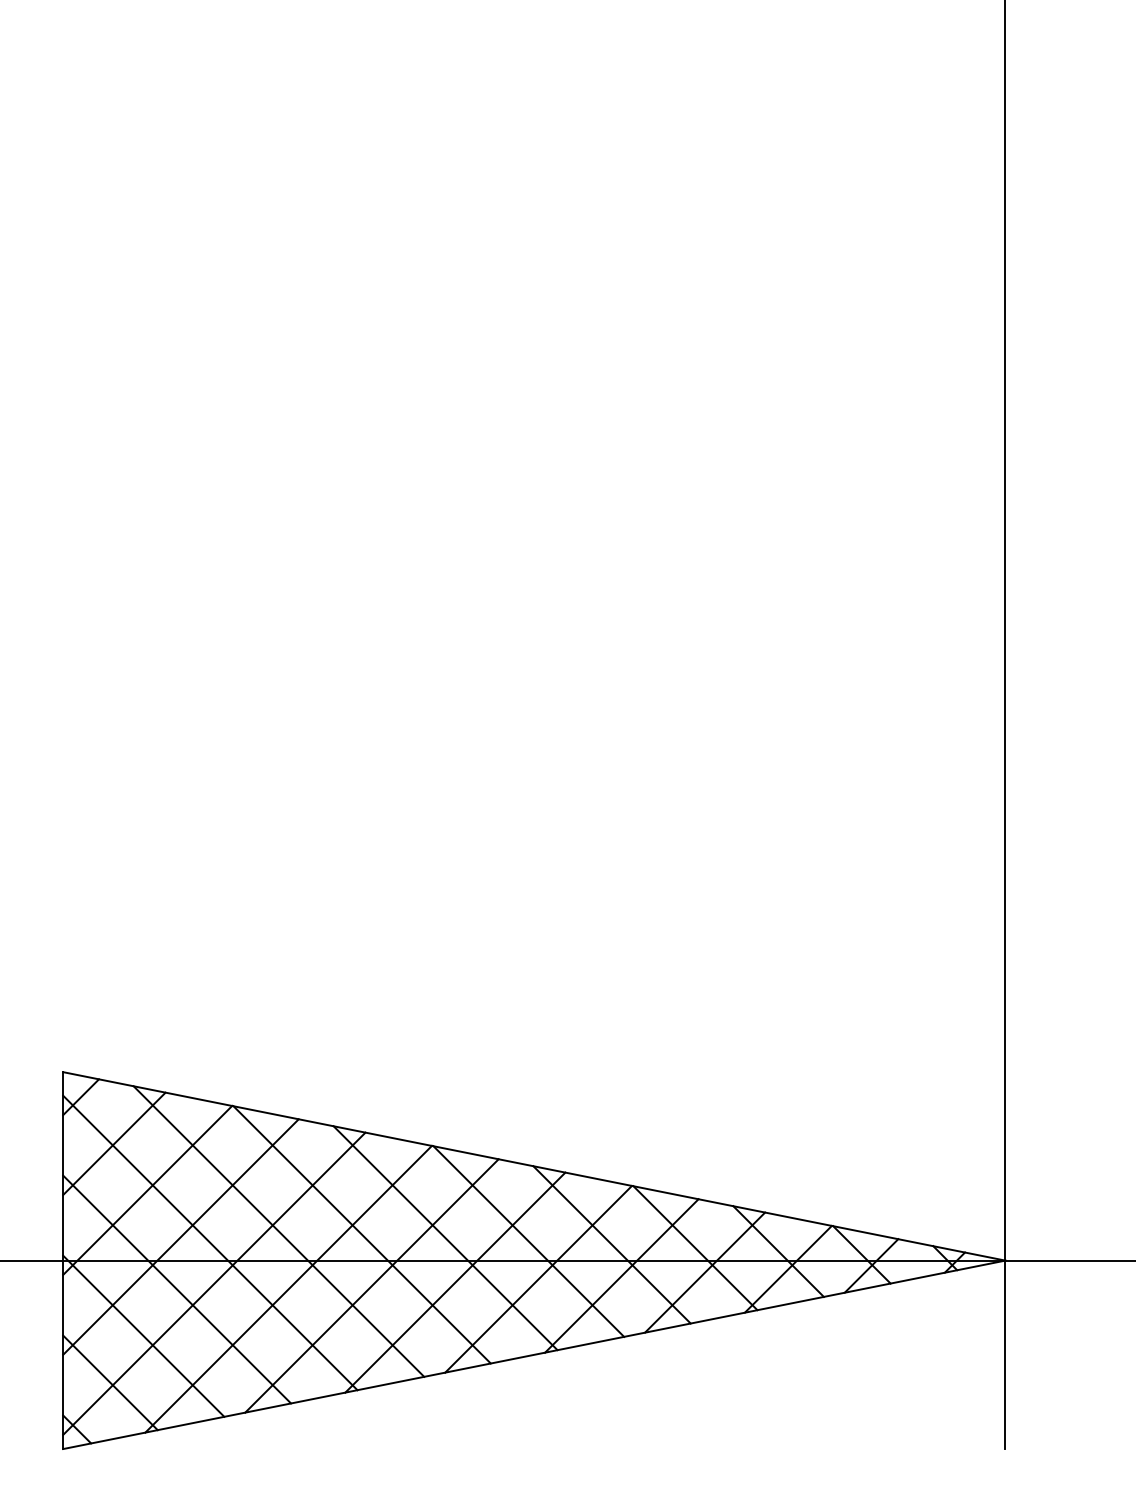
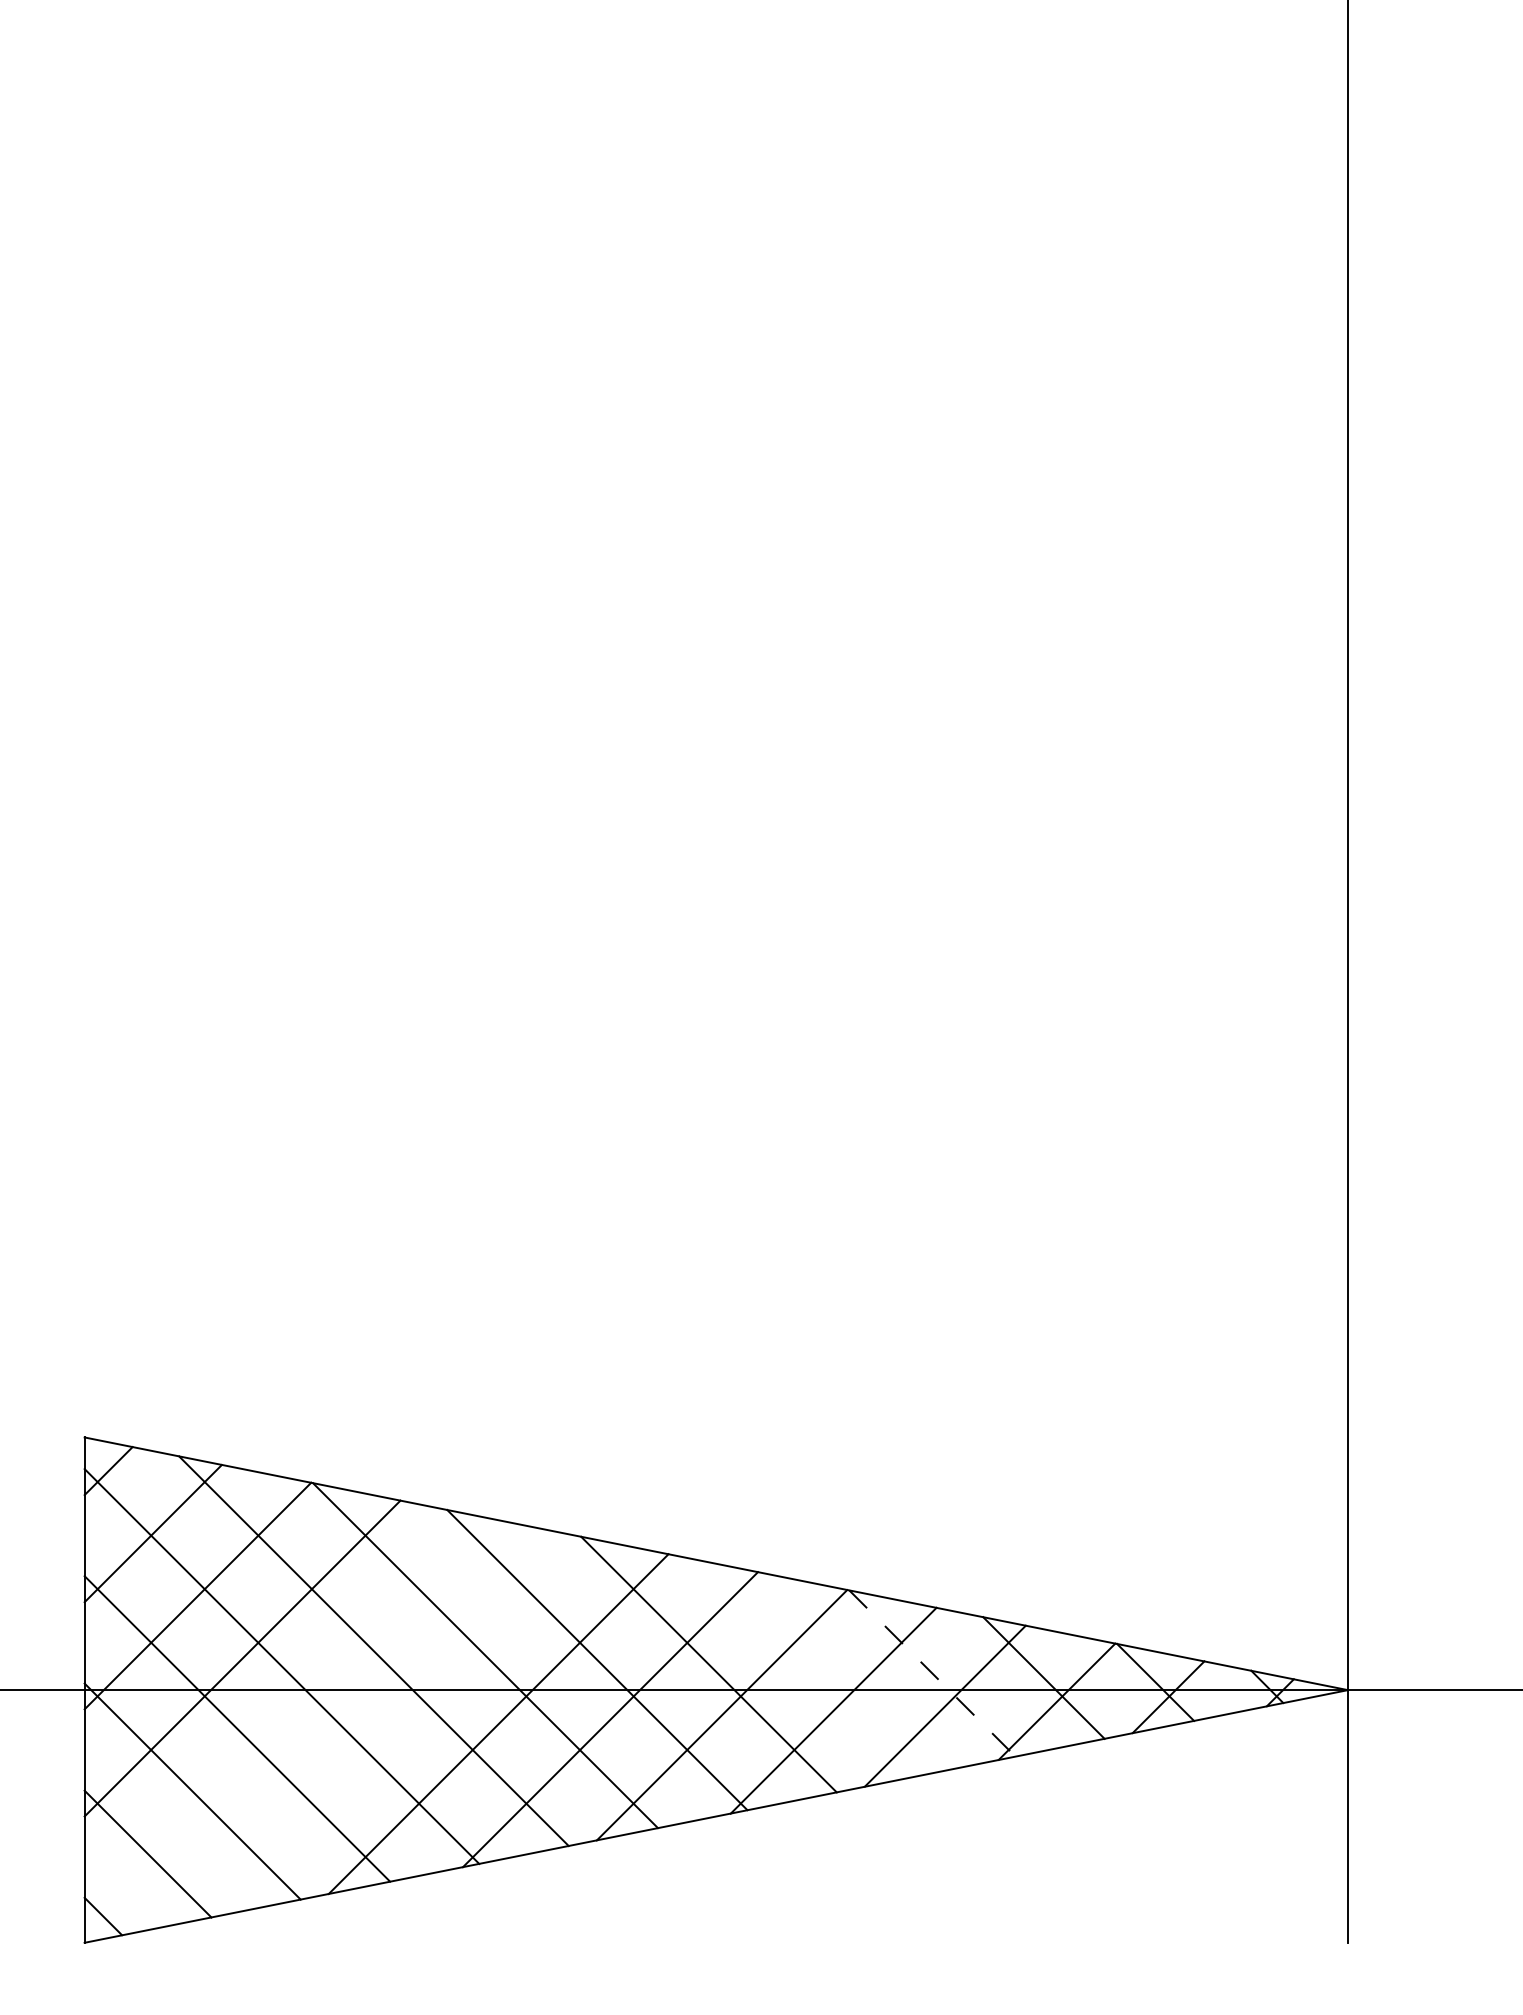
line: (612, 1244) -> (820, 1668), removed
line: (695, 1248) -> (932, 1673), solid -> dashed
line: (213, 1283) -> (286, 1720), removed
line: (288, 1289) -> (386, 1728), removed

